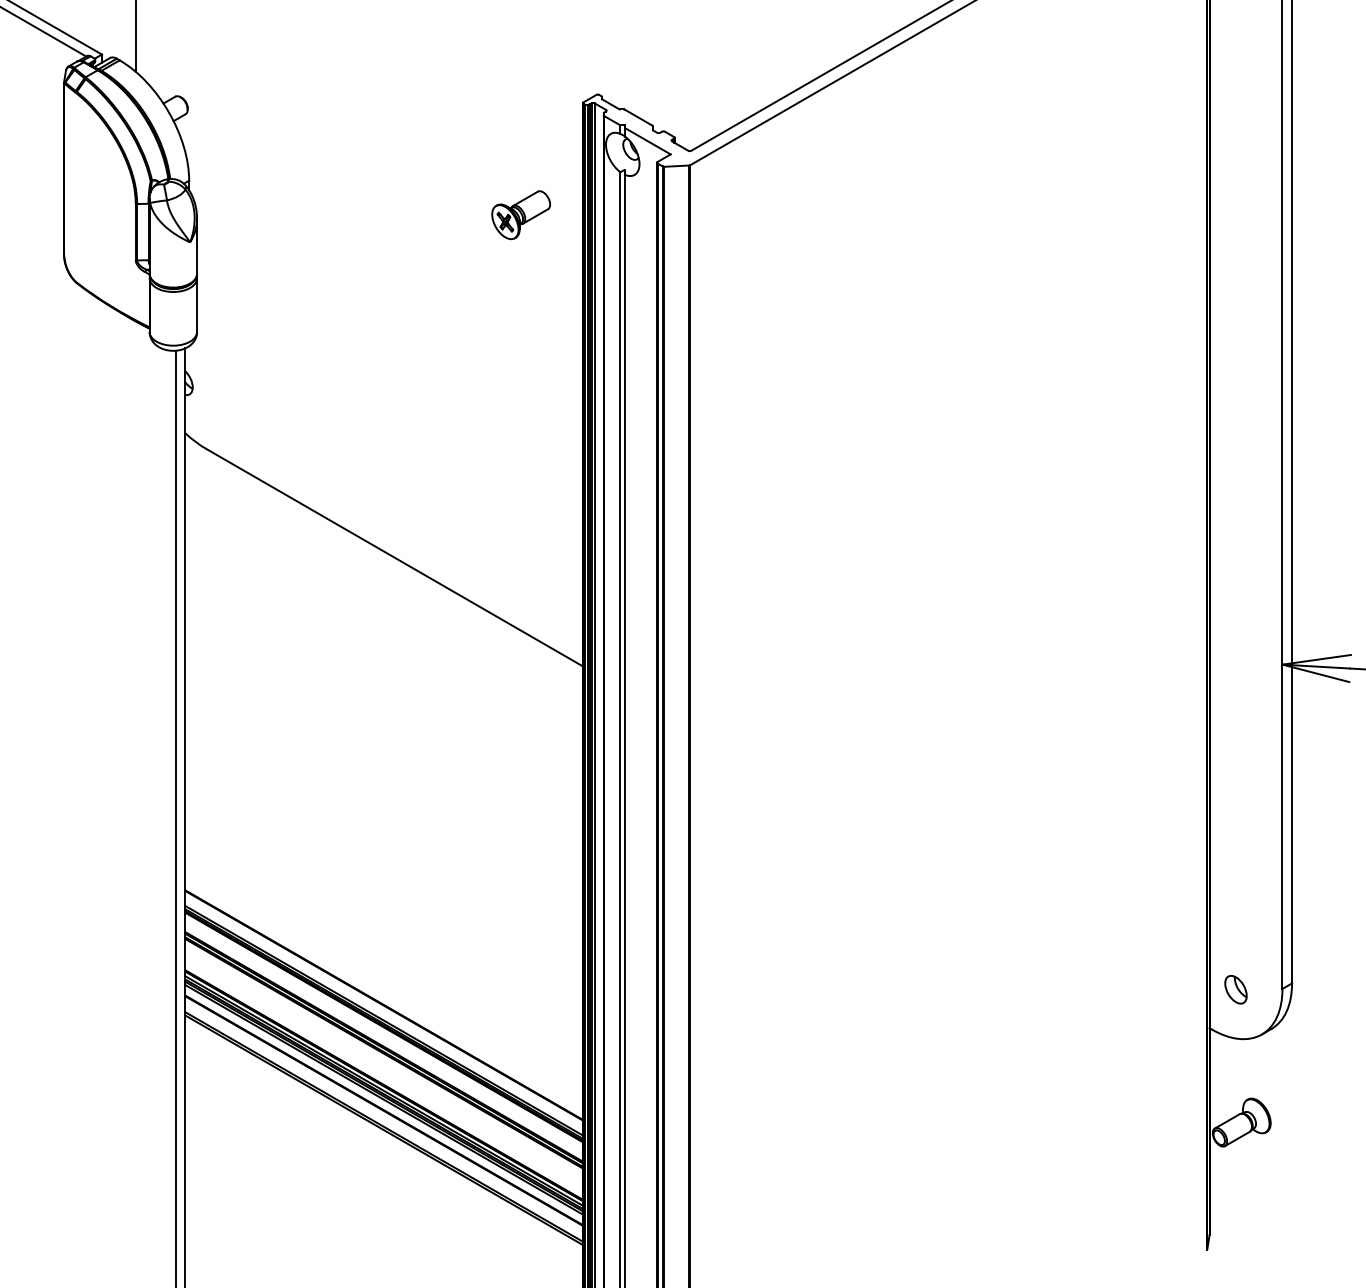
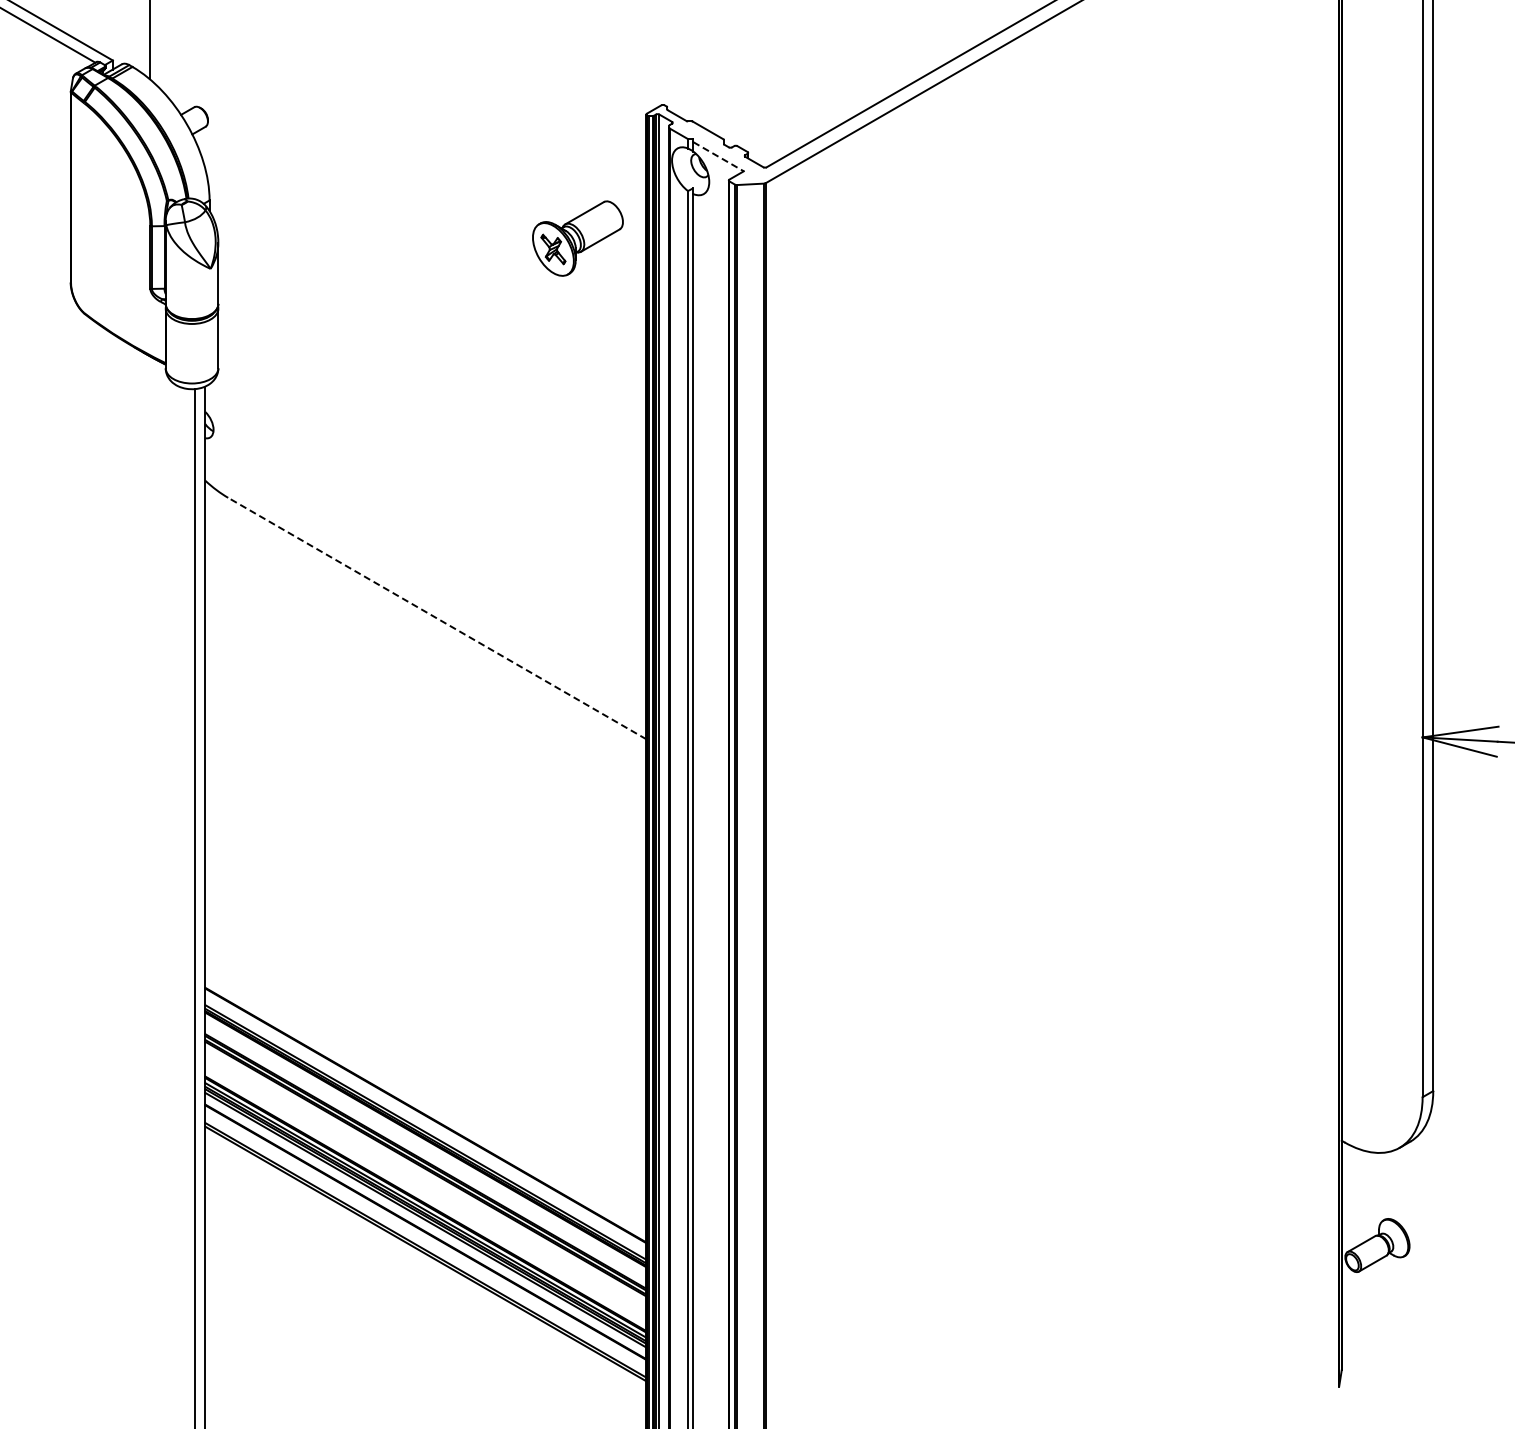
line: (648, 141) -> (719, 156), solid -> dashed
part: (520, 214) -> (577, 238), size x1.4
line: (393, 557) -> (436, 618), solid -> dashed
part: (1235, 989) -> (1370, 1097), removed

